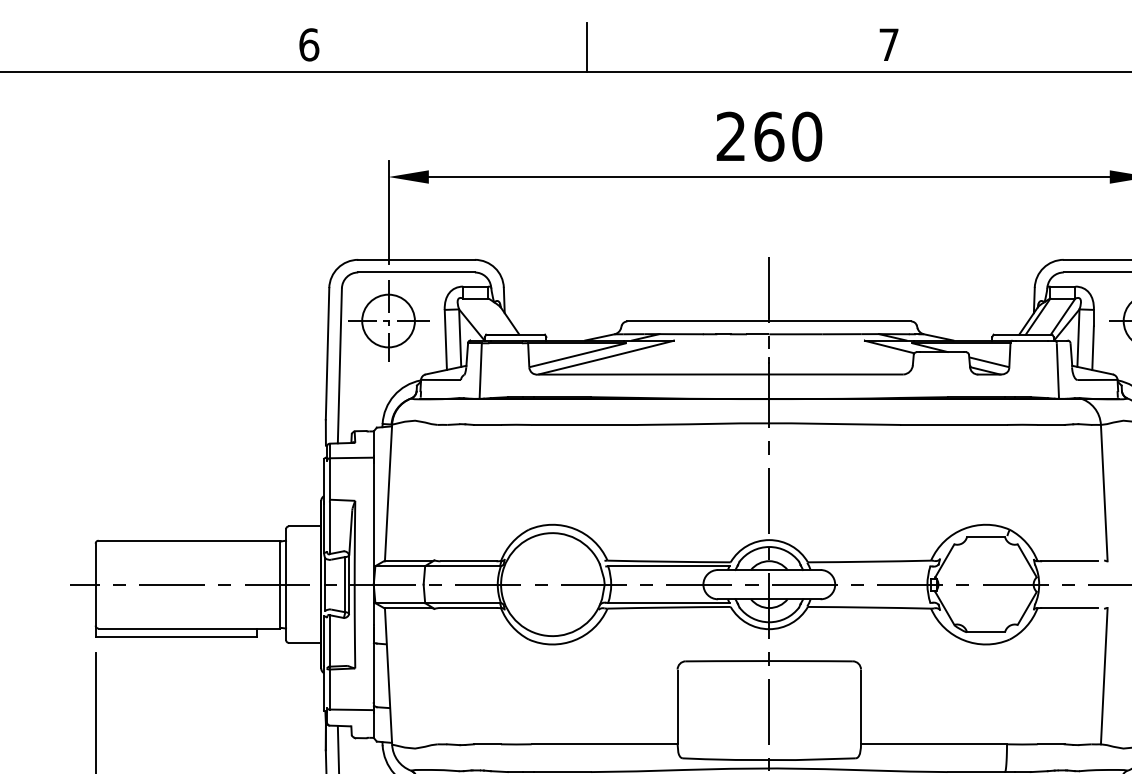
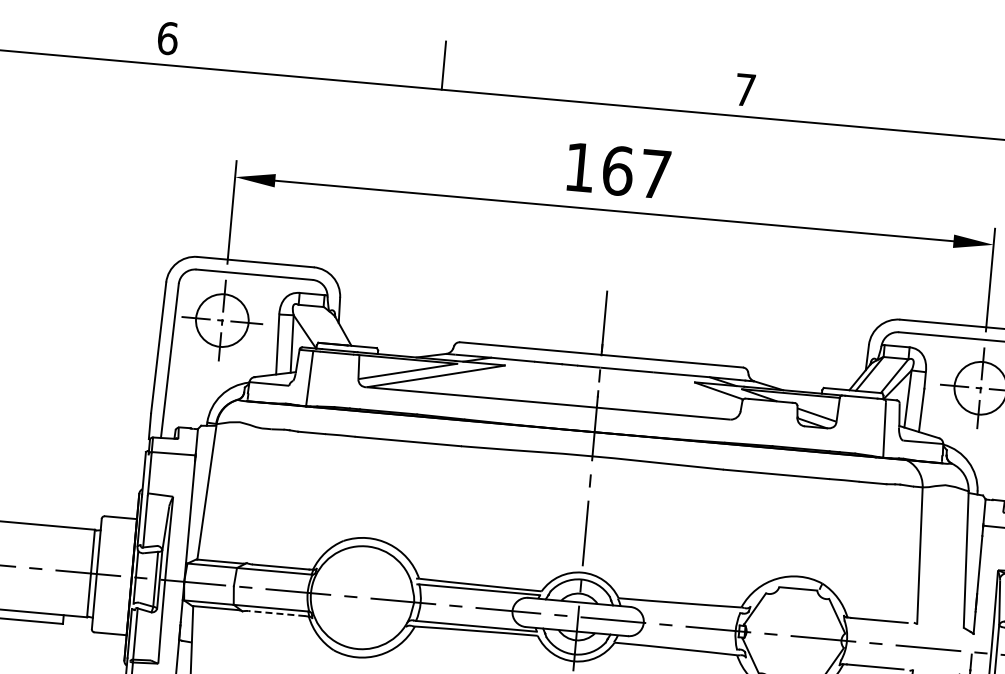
text: (769, 136) -> (618, 170), 260 -> 167
line: (468, 607) -> (276, 613), solid -> dashed

